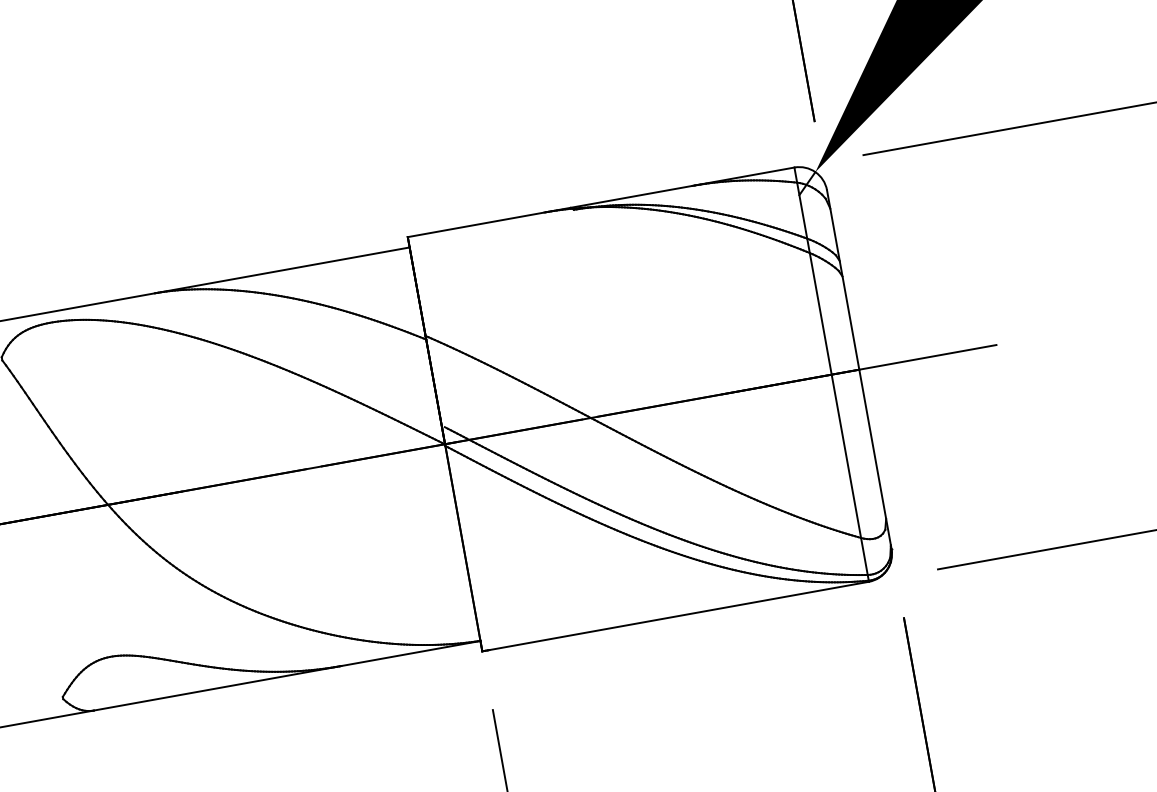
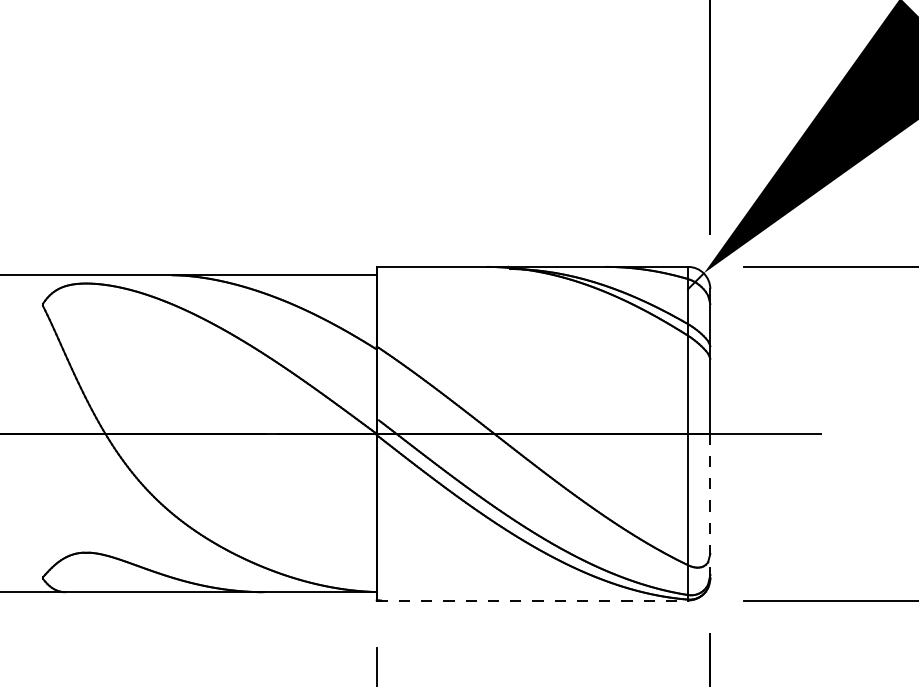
line: (875, 458) -> (710, 505), solid -> dashed
line: (675, 616) -> (532, 600), solid -> dashed

